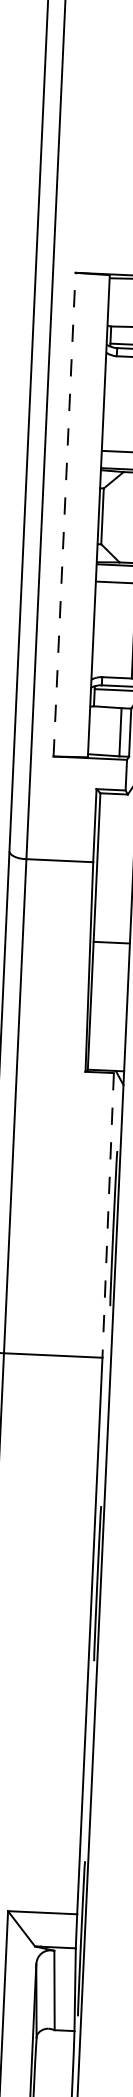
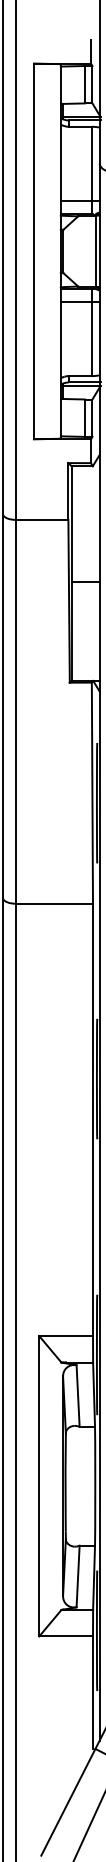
line: (64, 514) -> (33, 251), dashed -> solid
line: (108, 1215) -> (92, 793), dashed -> solid

